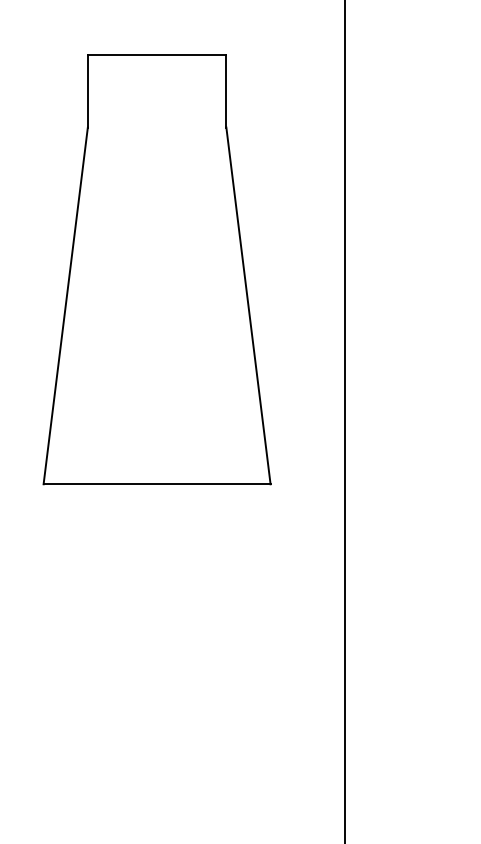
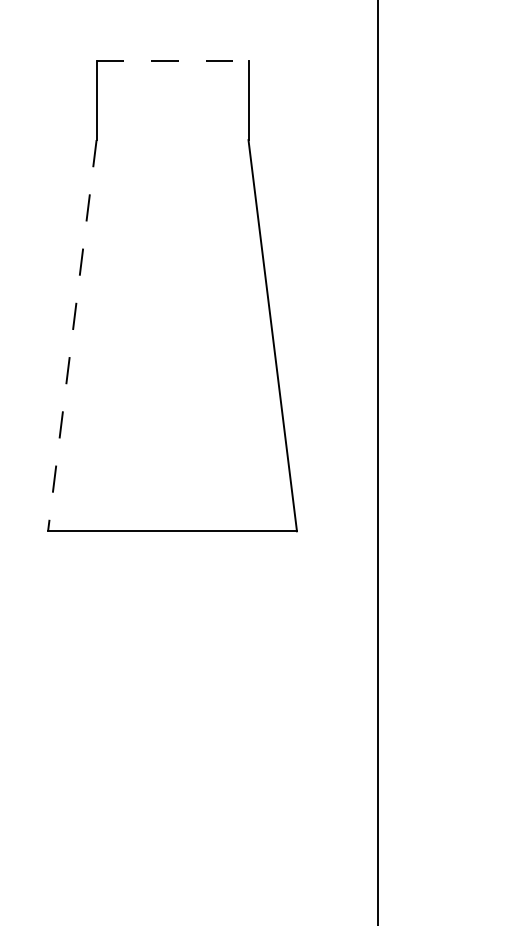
line: (157, 54) -> (172, 60), solid -> dashed
line: (65, 306) -> (72, 336), solid -> dashed

